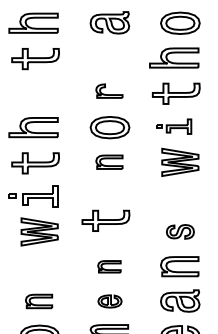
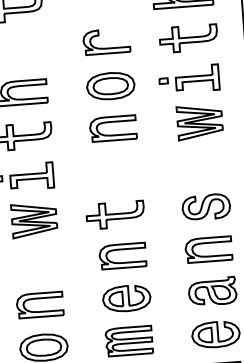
part: (109, 90) -> (106, 40), size x1.43
part: (174, 126) -> (189, 78), size x1.43
part: (109, 161) -> (113, 127), size x1.43
part: (105, 220) -> (114, 214), moved
part: (180, 231) -> (206, 206), size x1.43
part: (109, 266) -> (122, 255), size x1.67
part: (38, 301) -> (39, 305), size x1.43
part: (109, 301) -> (126, 298), size x1.67

